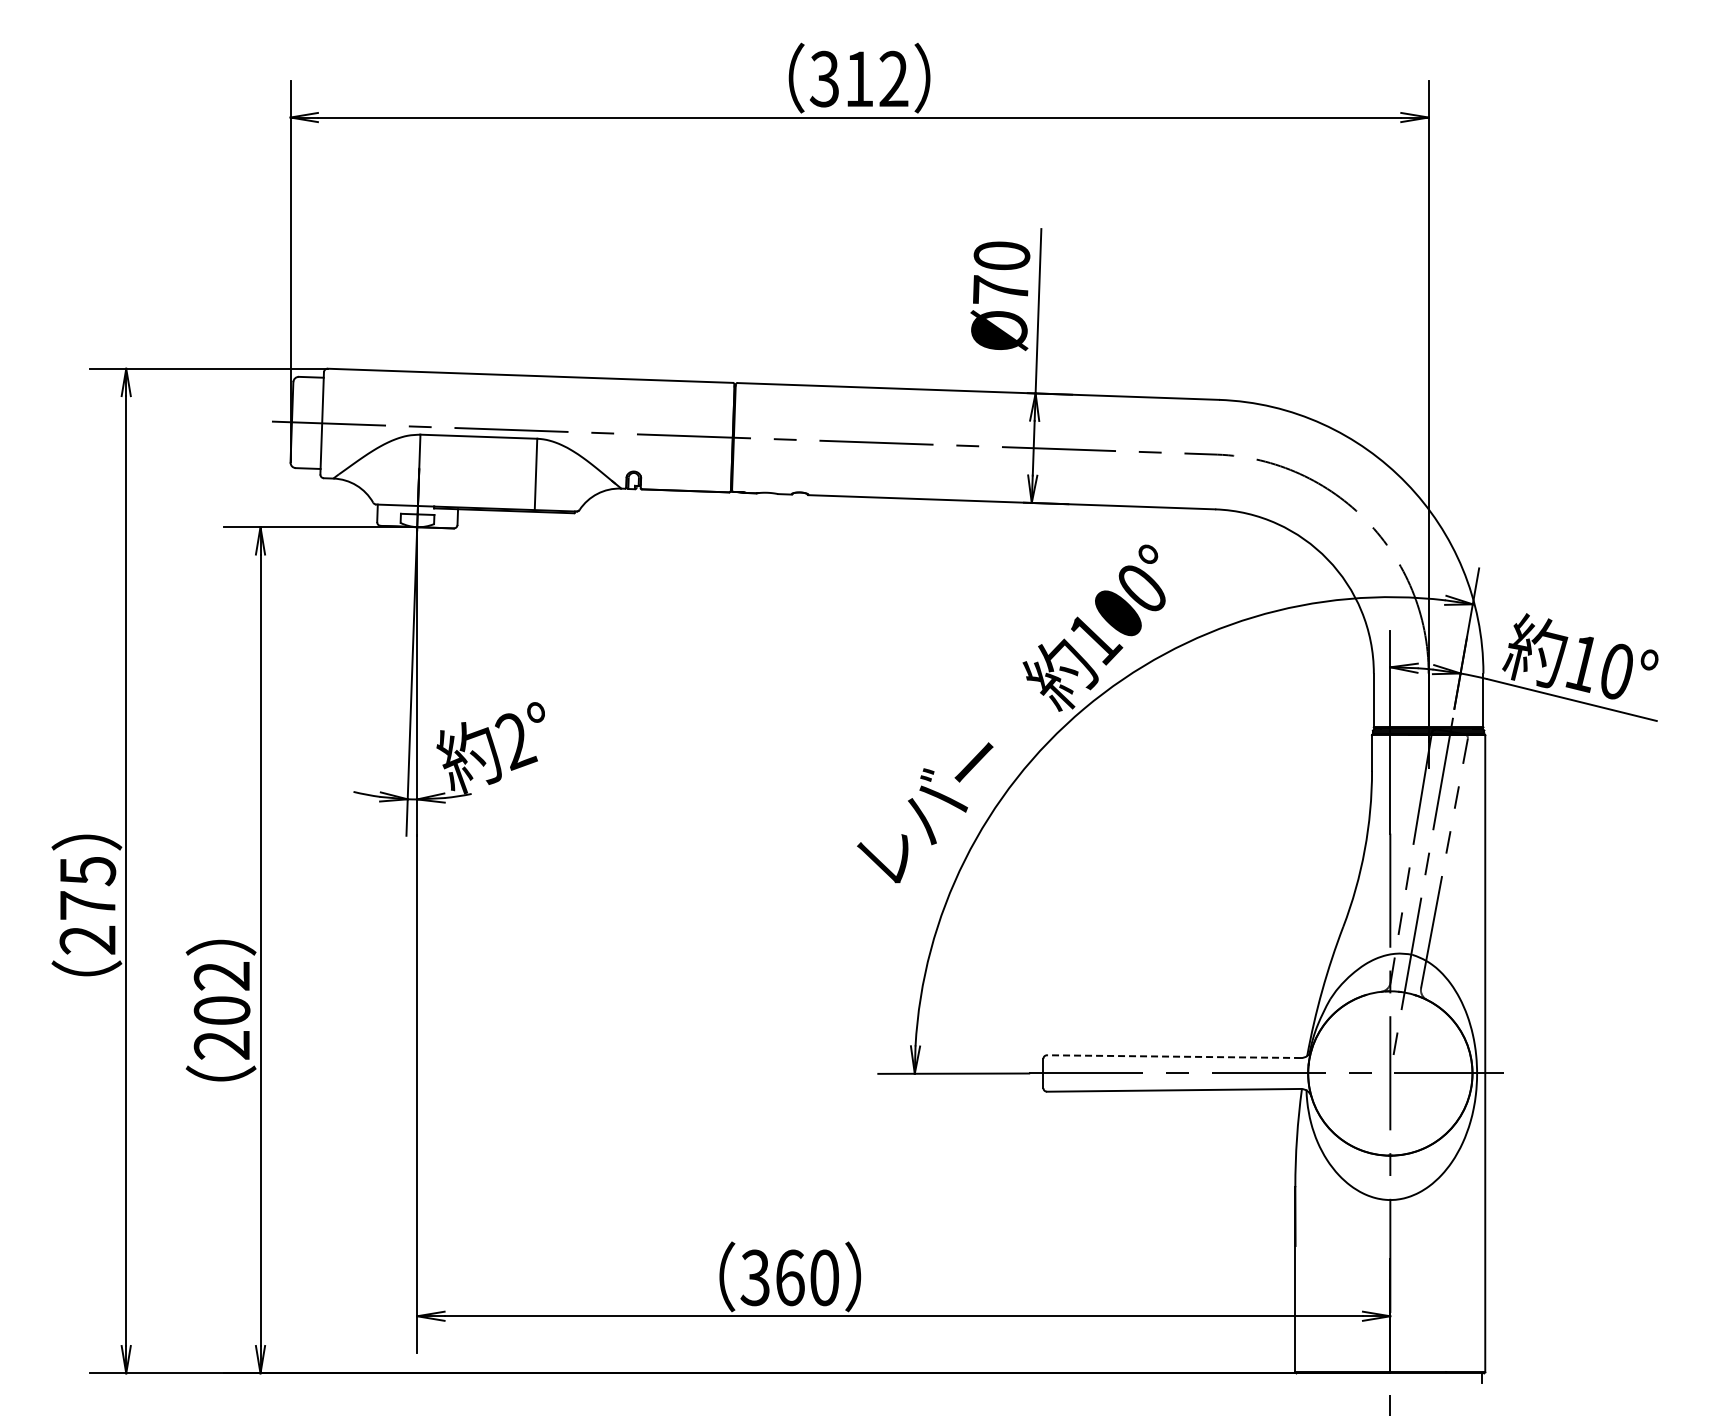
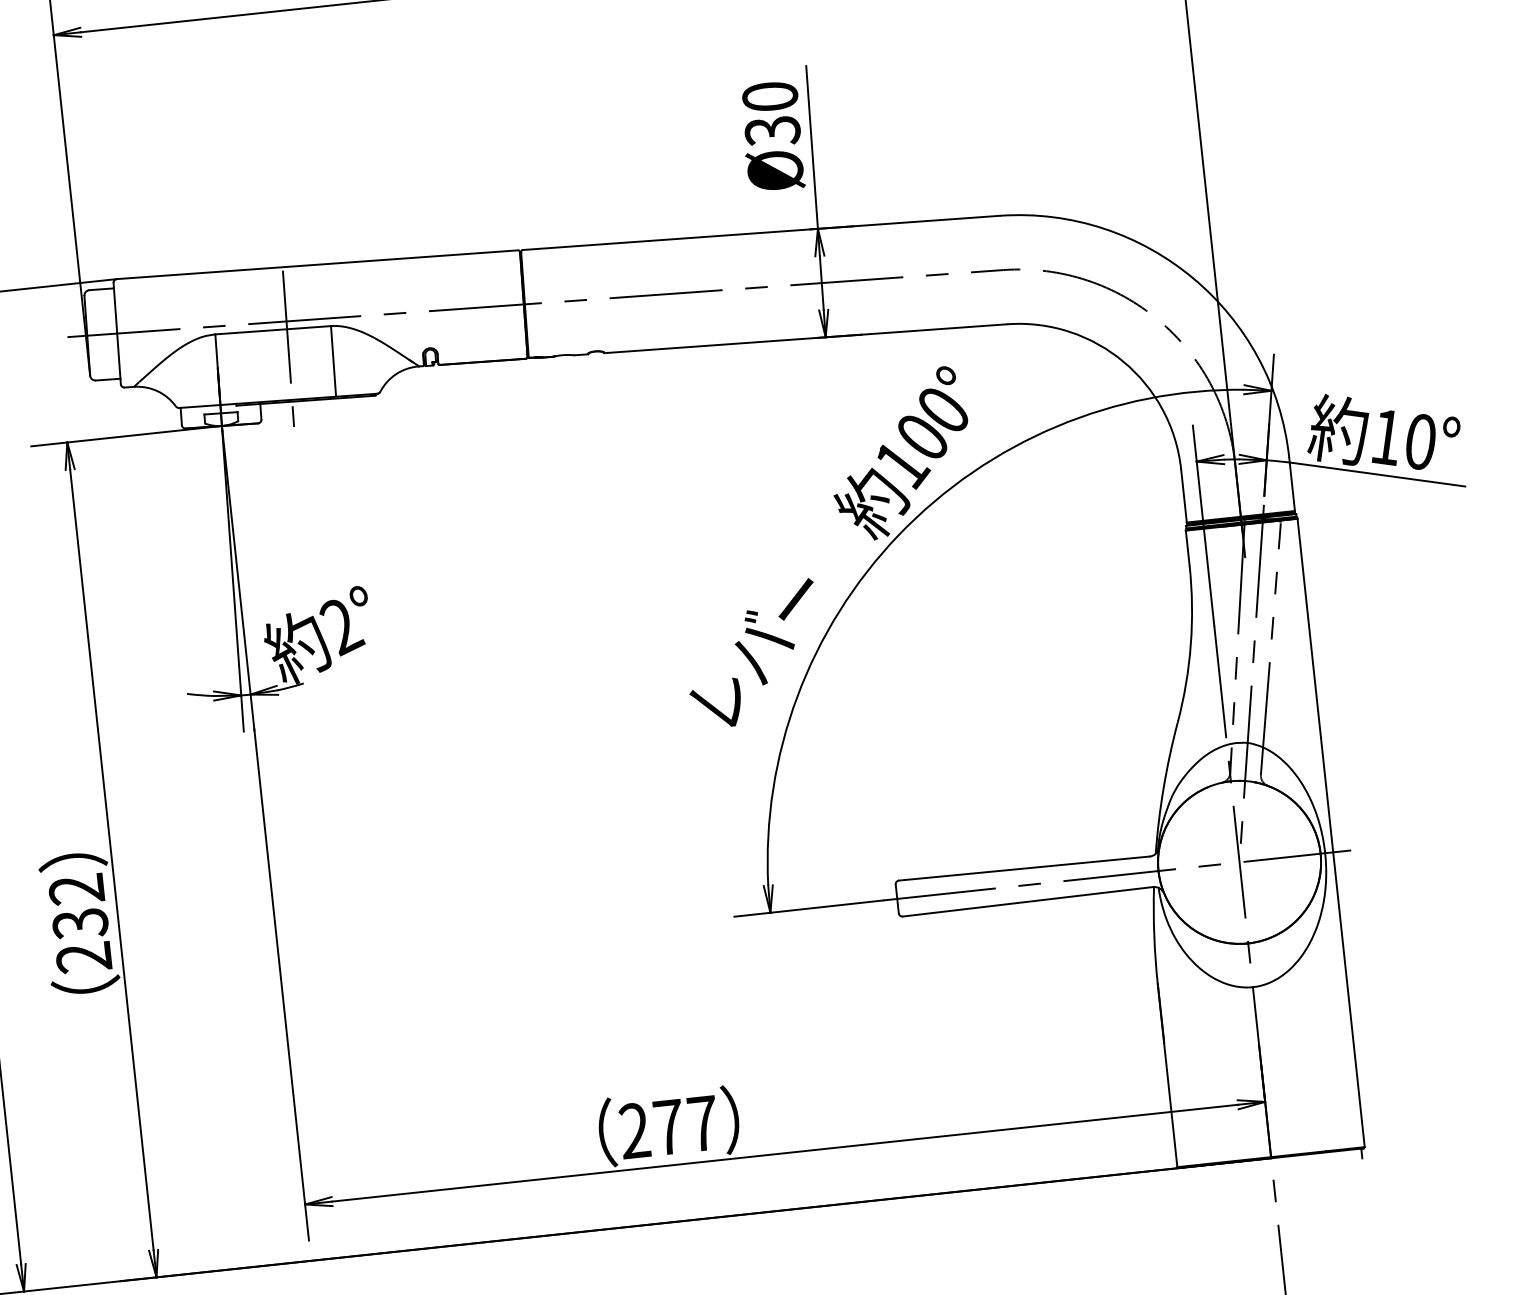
text: (1000, 290) -> (772, 130), Ø70 -> Ø30
line: (491, 456) -> (287, 348), added
text: (221, 1010) -> (79, 923), 202 -> 232
line: (1174, 1056) -> (1024, 868), dashed -> solid
text: (789, 1277) -> (668, 1126), 360 -> 277

